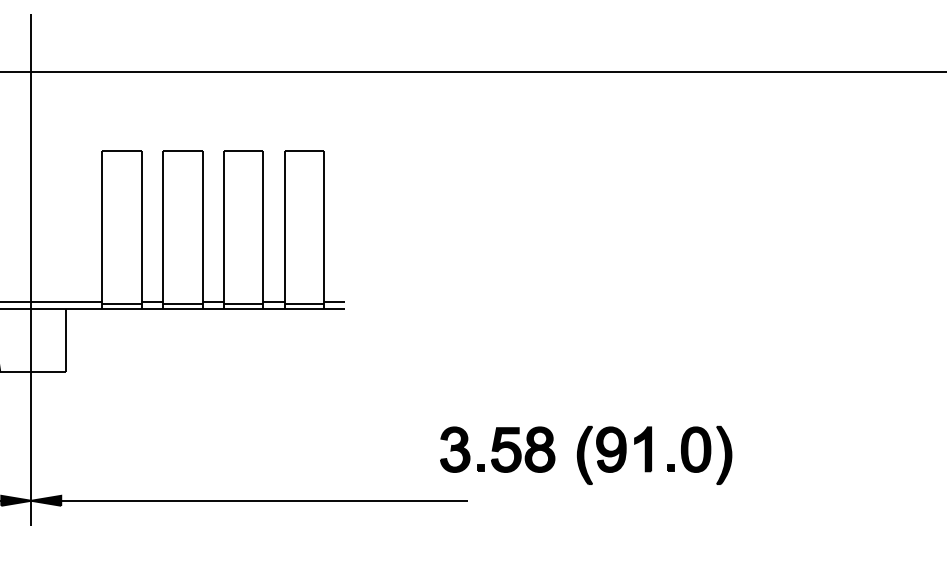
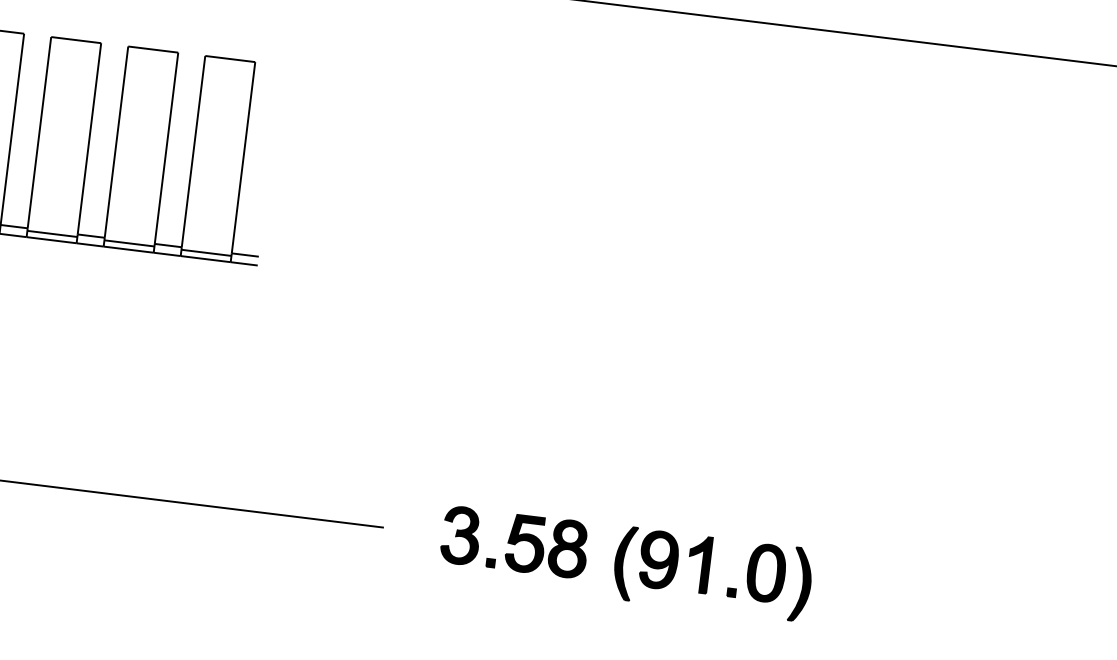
part: (586, 454) -> (626, 562), moved

